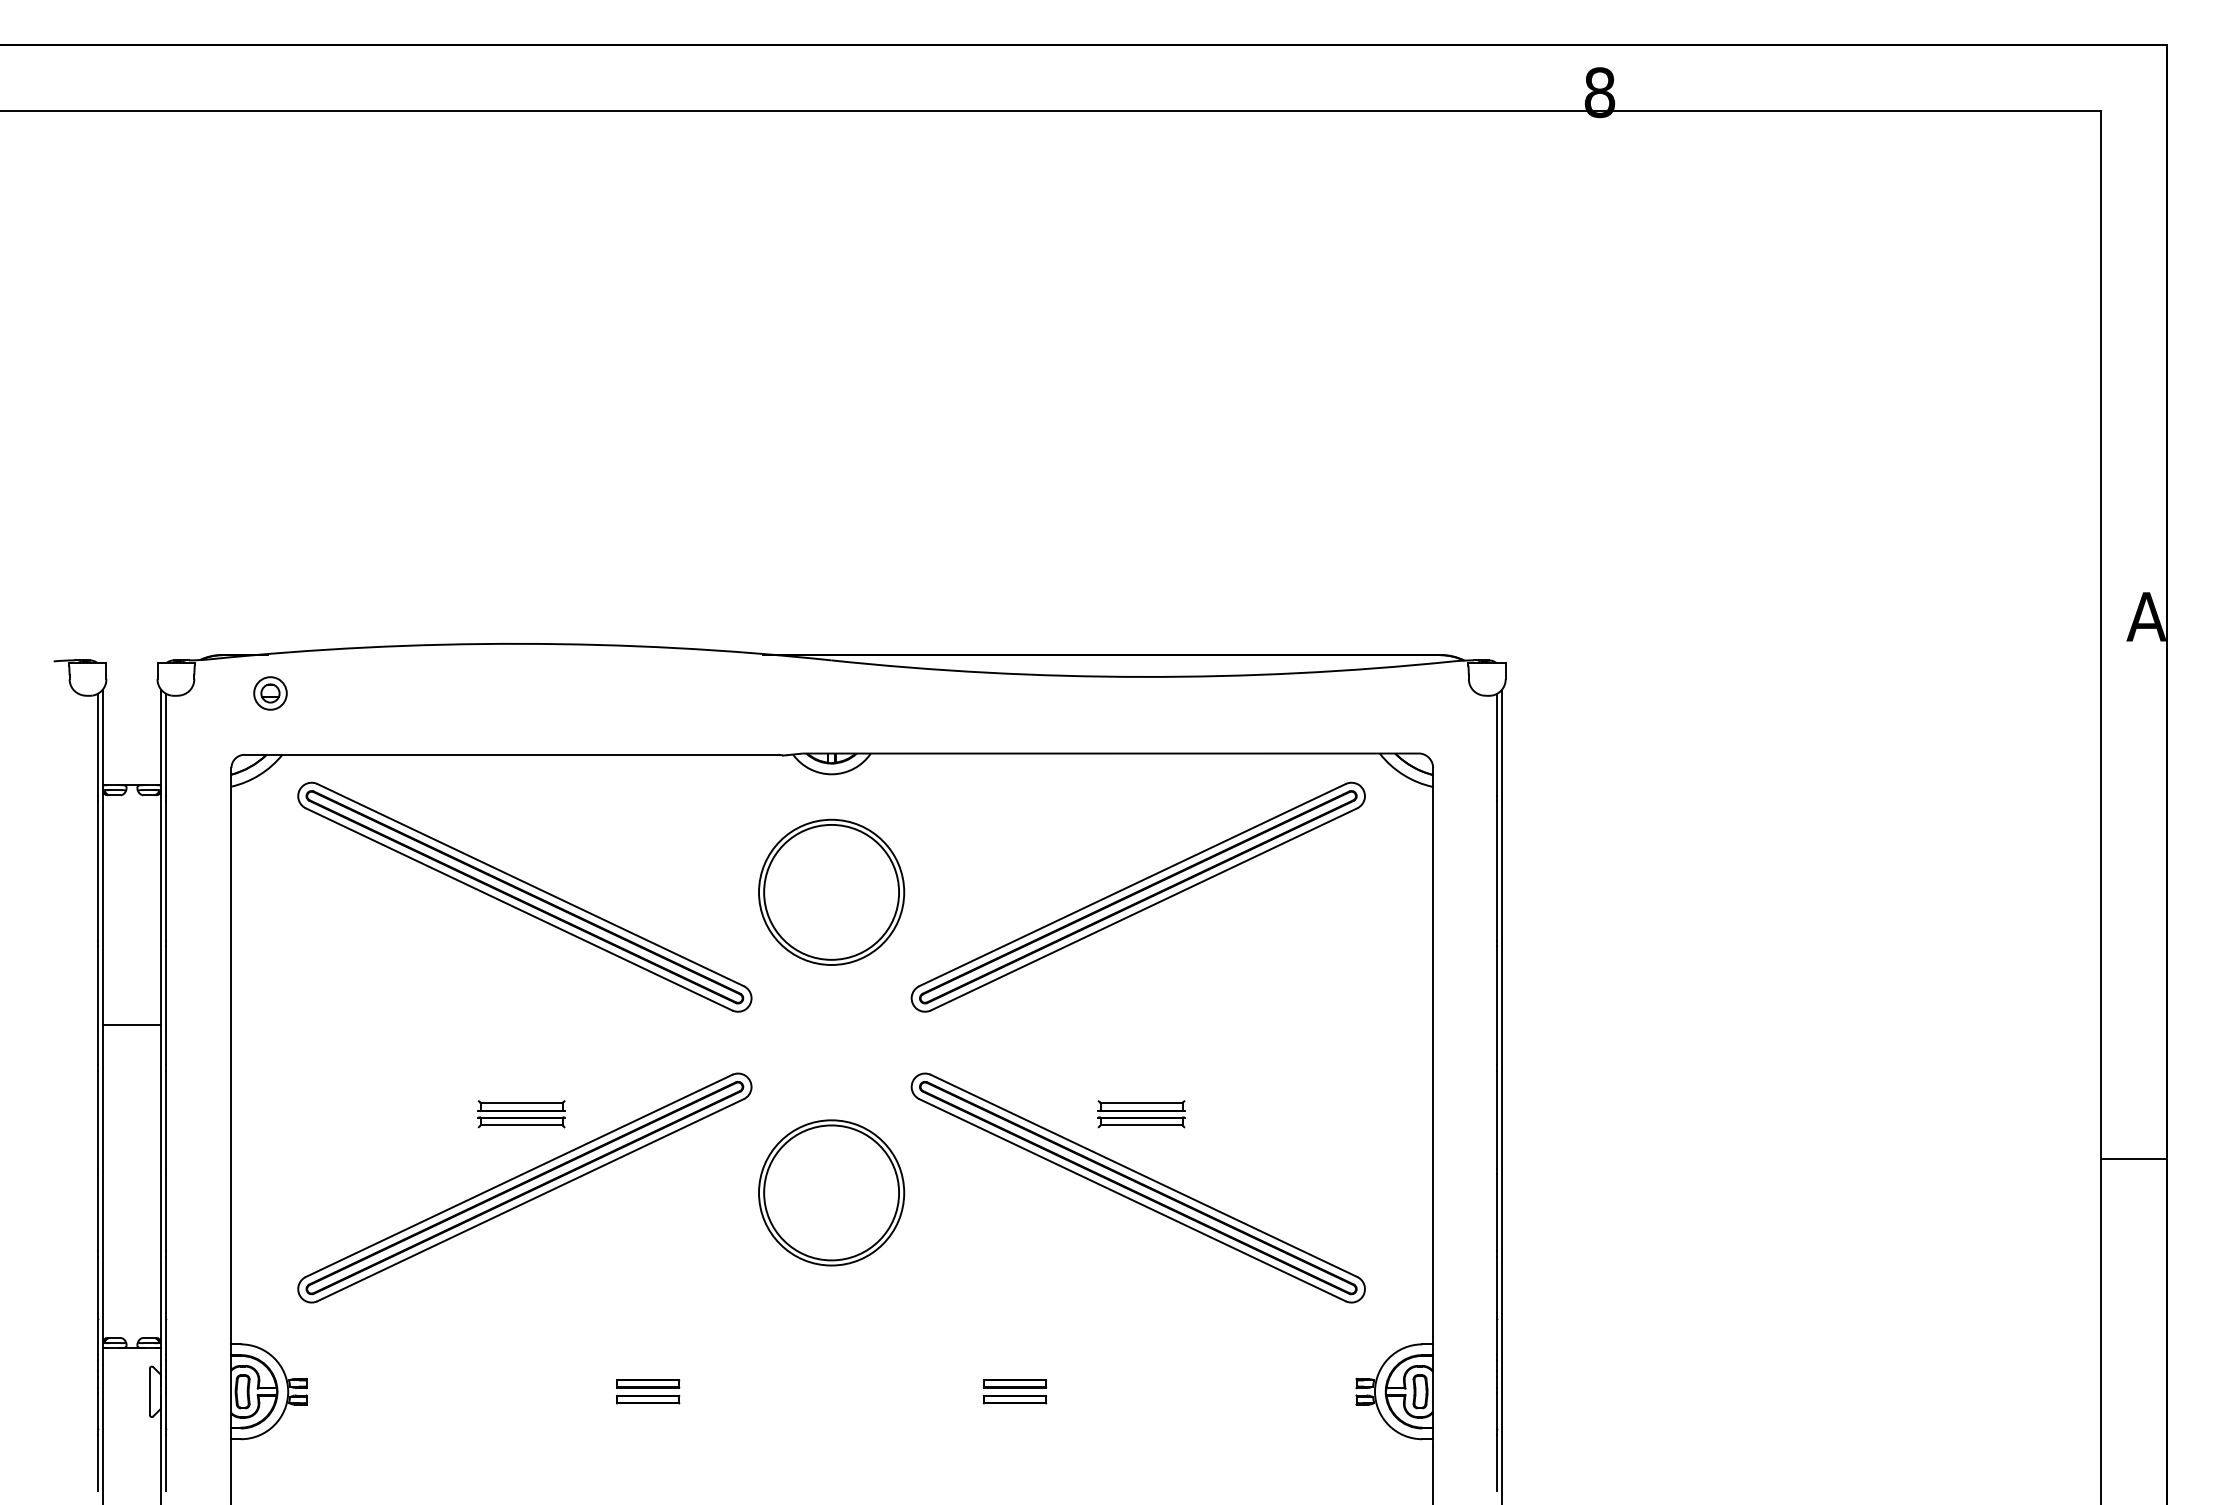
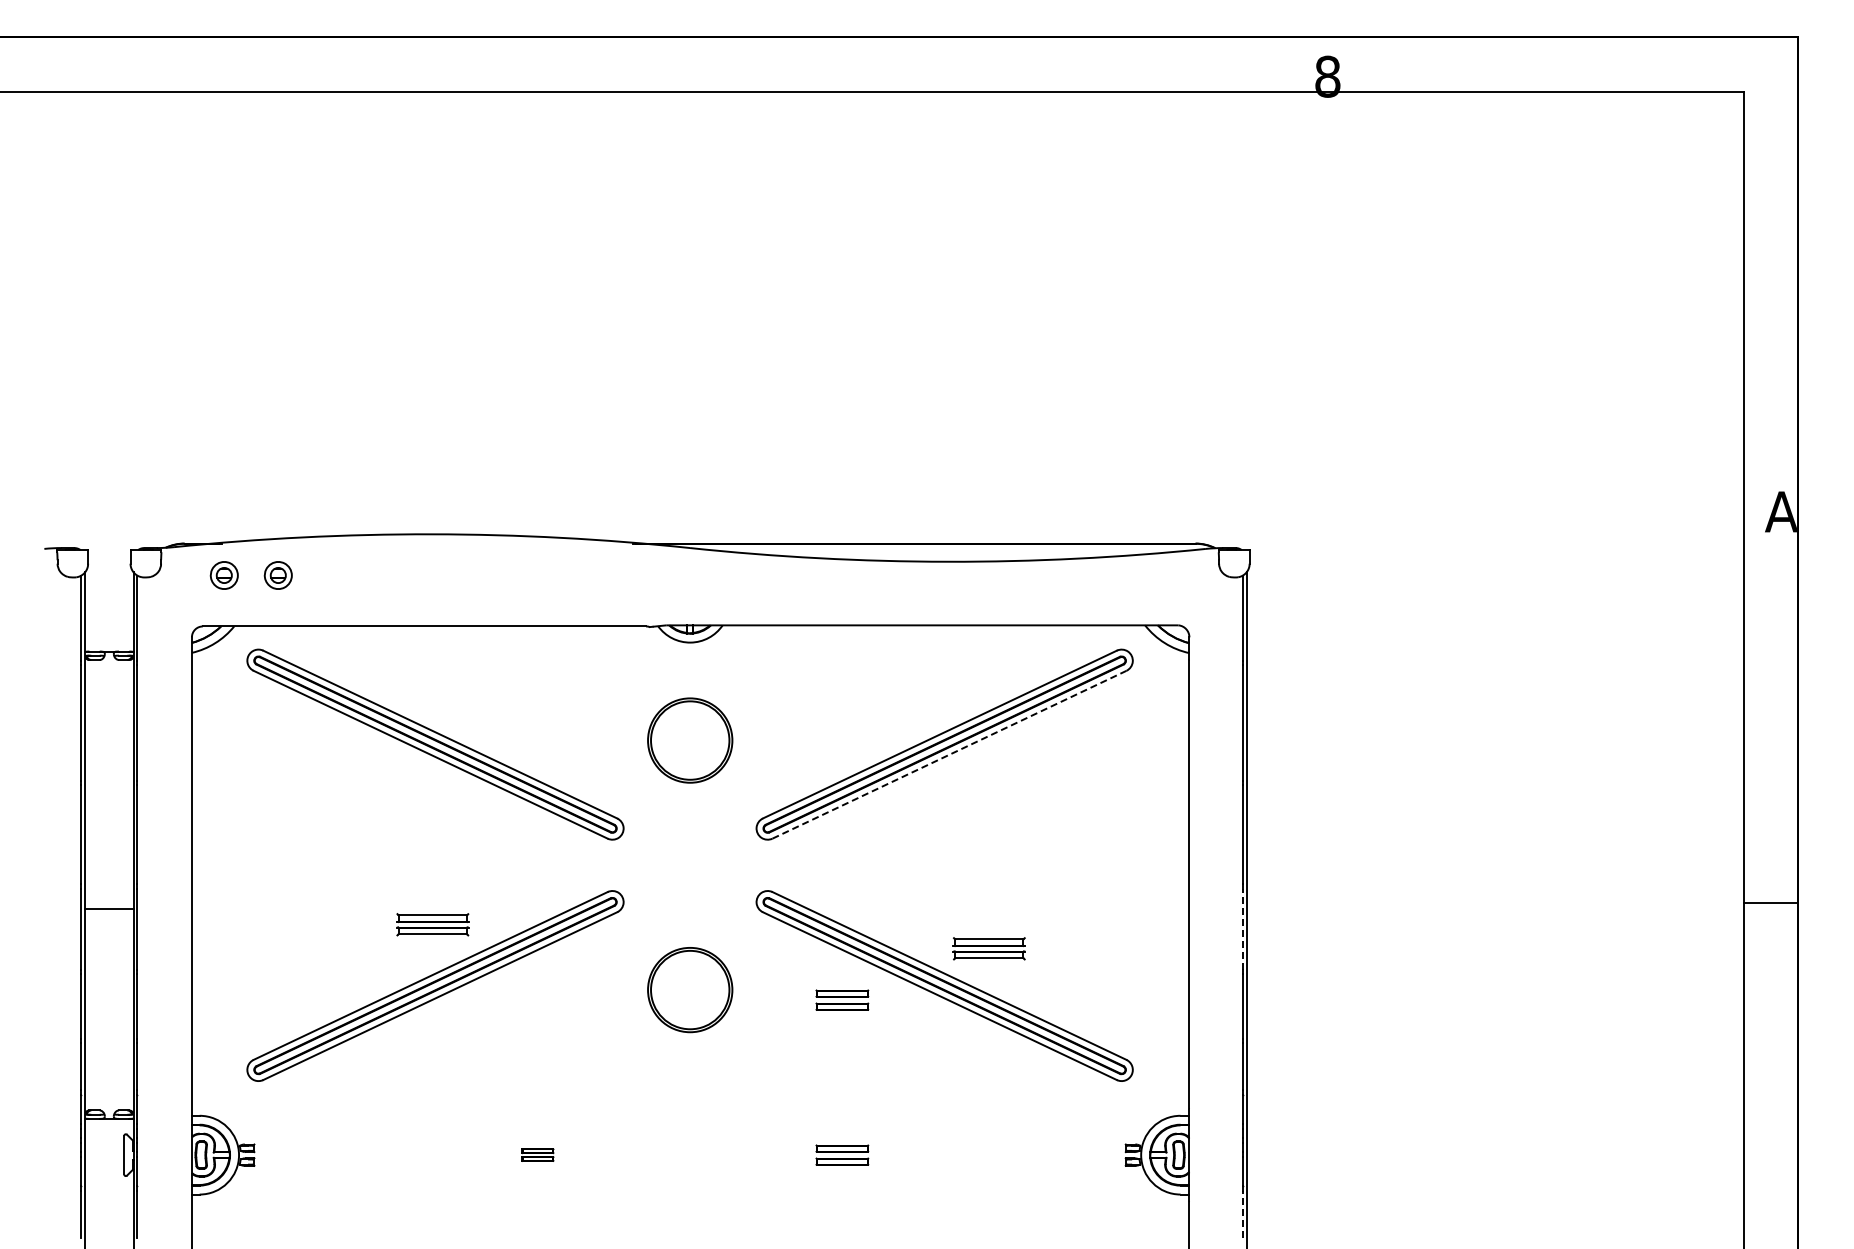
part: (334, 693) -> (277, 575), added
part: (832, 892) -> (690, 740), size x0.7
line: (1144, 909) -> (949, 754), solid -> dashed
line: (132, 1024) -> (109, 908), moved
part: (1140, 1113) -> (988, 948), moved
line: (1497, 1119) -> (1242, 929), solid -> dashed
line: (2133, 1159) -> (1770, 903), moved
part: (832, 1192) -> (690, 989), size x0.7
part: (1015, 1204) -> (842, 999), added
part: (647, 1390) -> (537, 1154), size x0.6
line: (1497, 1462) -> (1242, 1213), solid -> dashed

